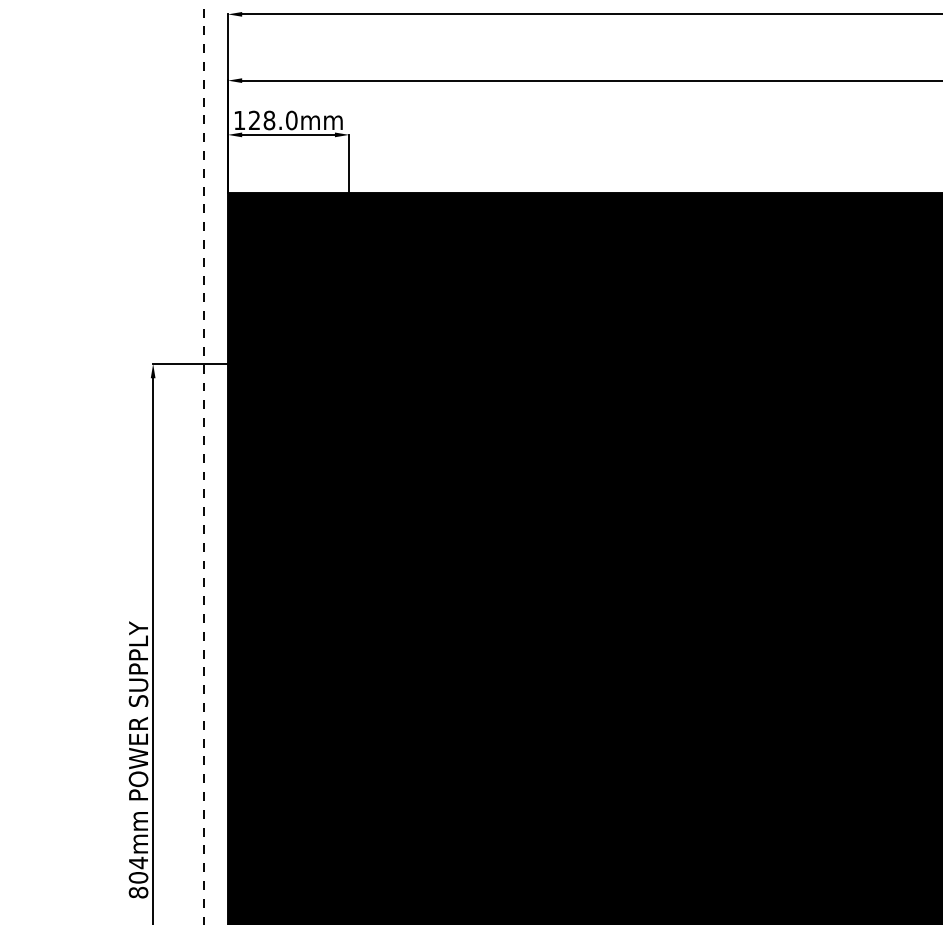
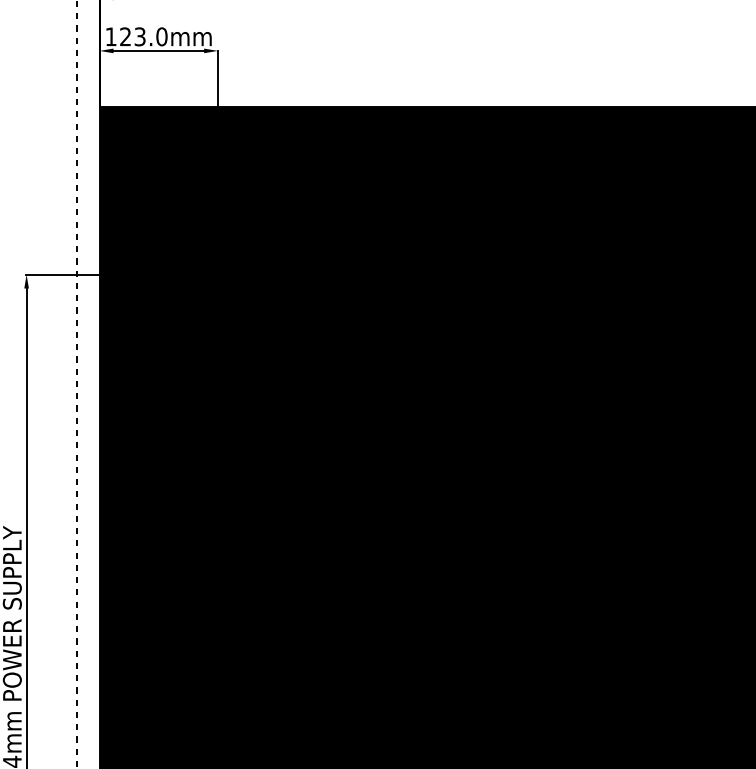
text: (269, 120) -> (140, 36), 128.0mm -> 123.0mm

